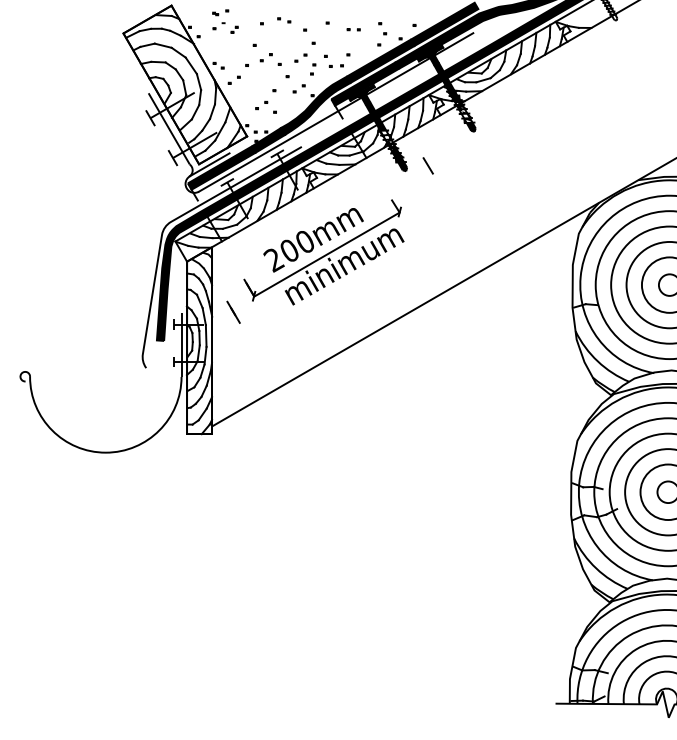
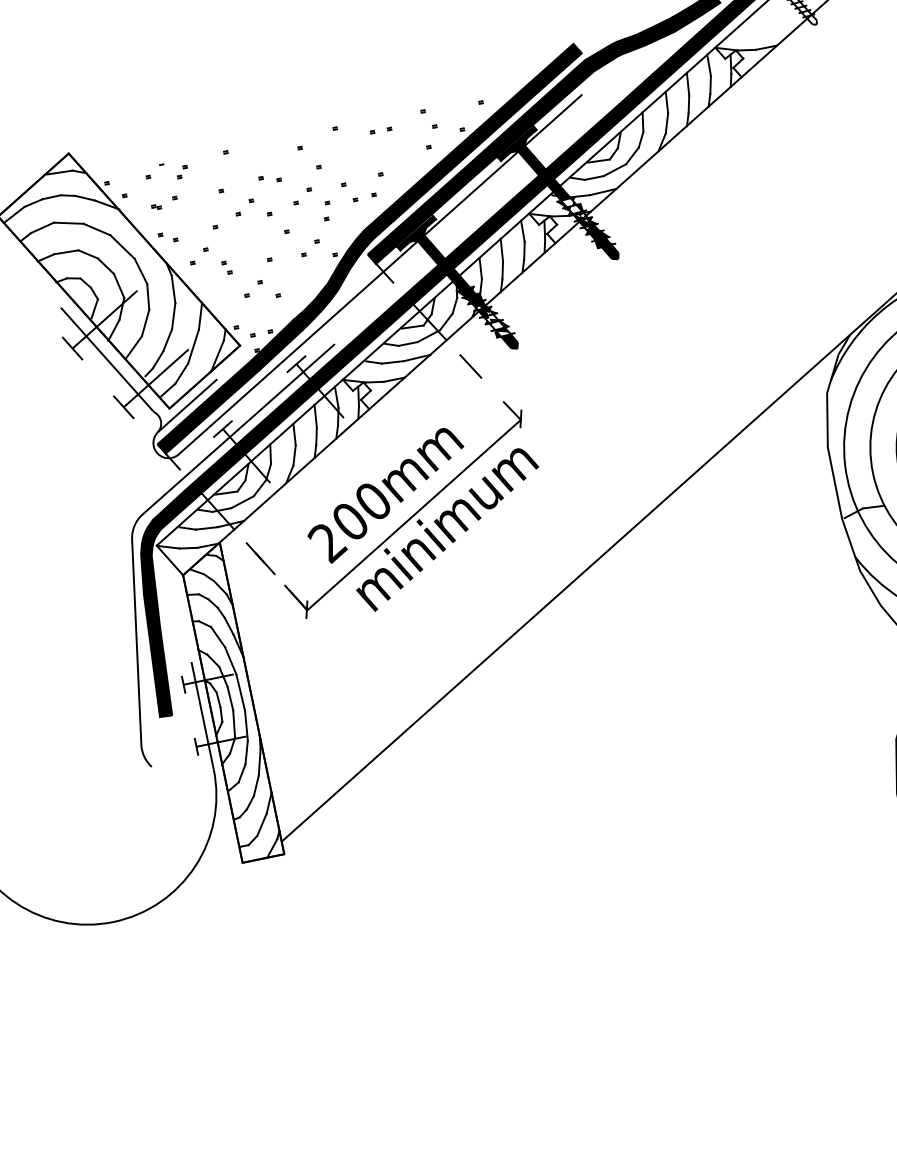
part: (220, 12) -> (164, 203), moved
part: (284, 20) -> (270, 179), moved
part: (248, 89) -> (226, 266), added
line: (427, 165) -> (469, 366), moved
line: (233, 311) -> (260, 557), moved

